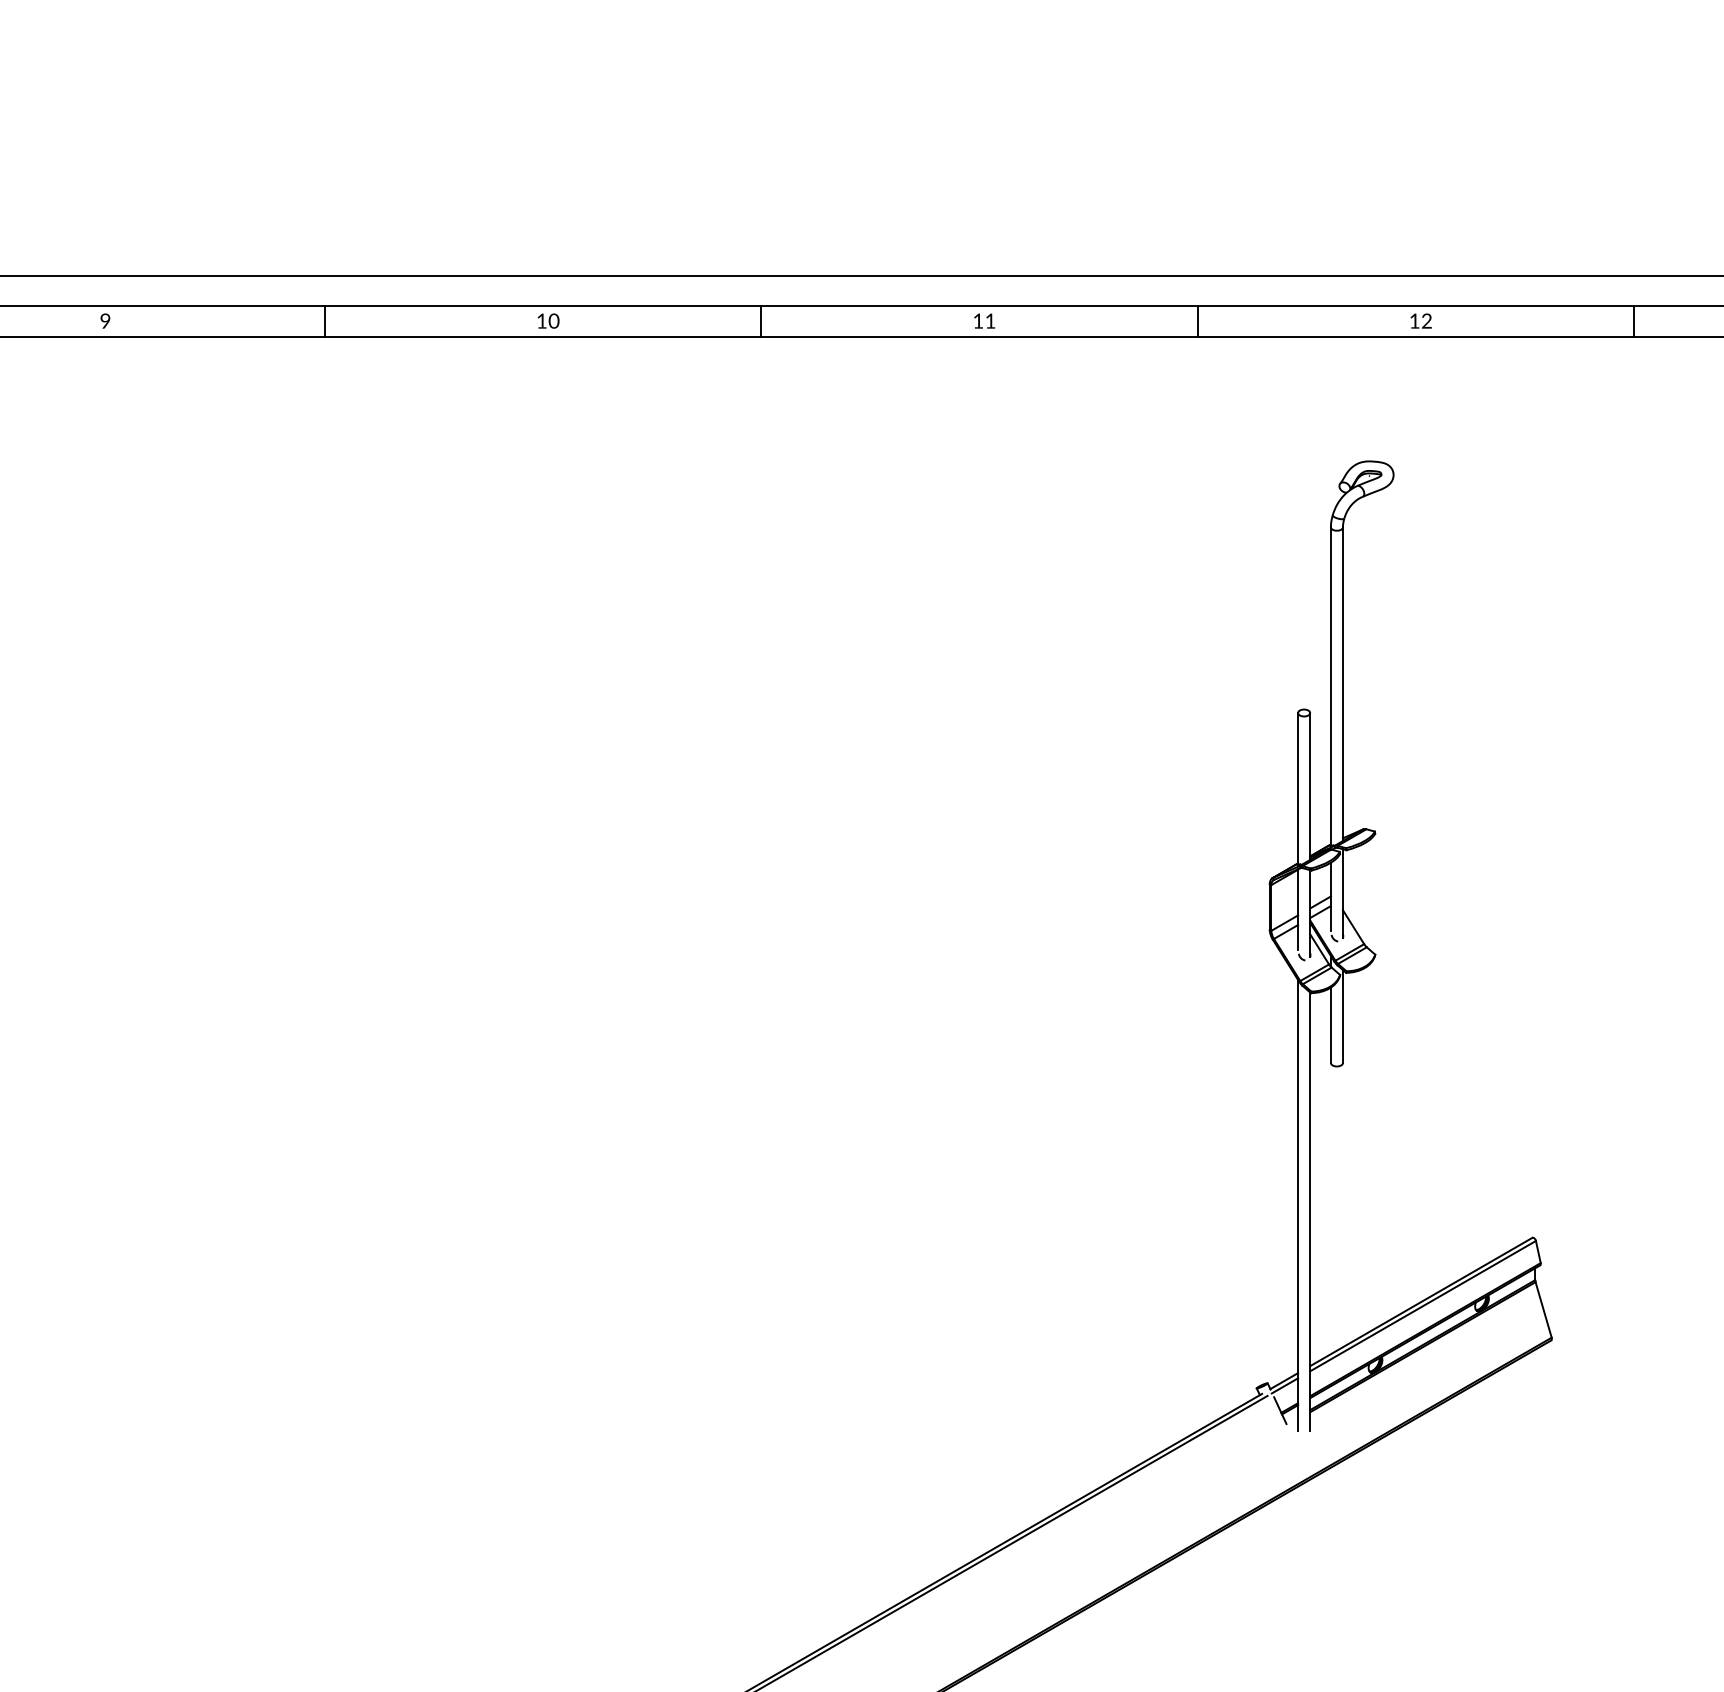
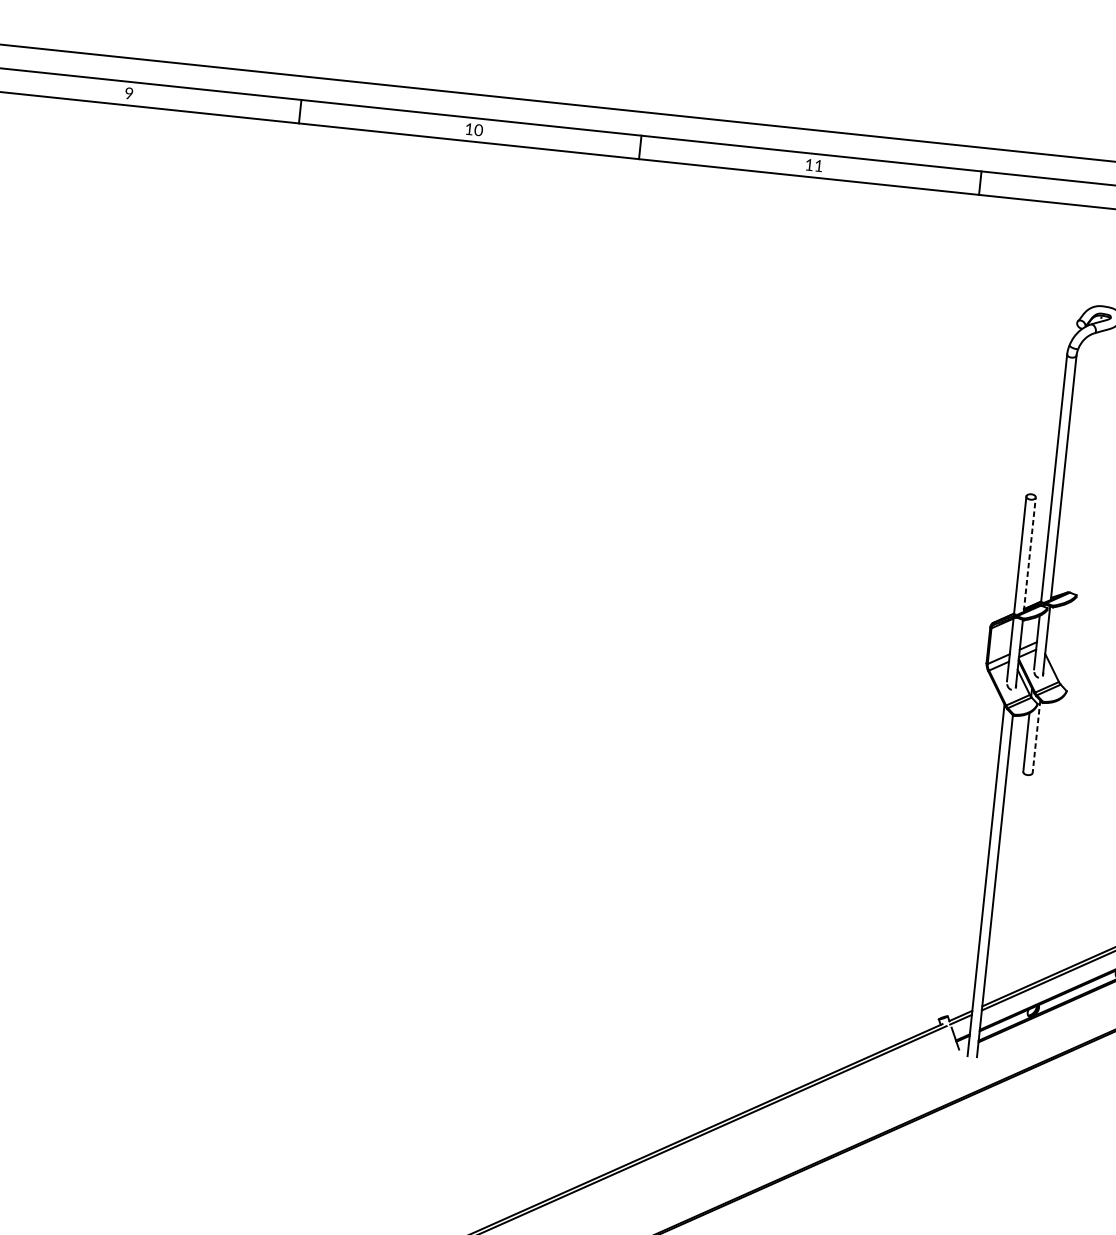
line: (1310, 785) -> (1030, 553), solid -> dashed
line: (1342, 1017) -> (1036, 737), solid -> dashed

